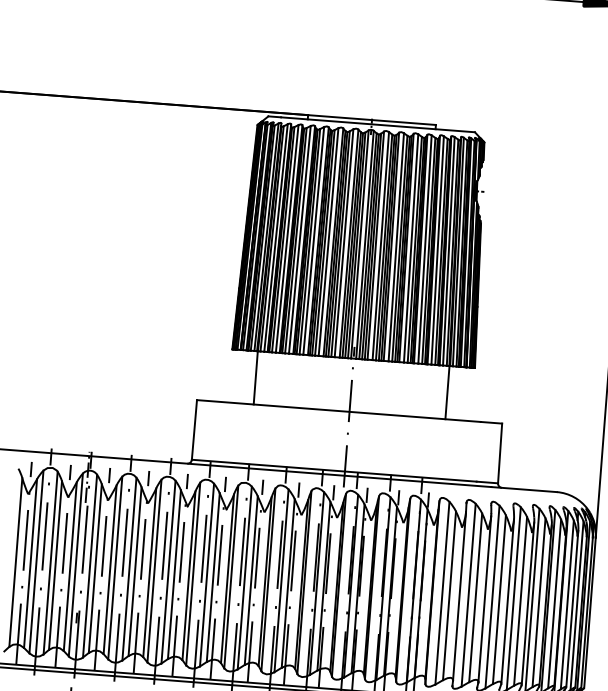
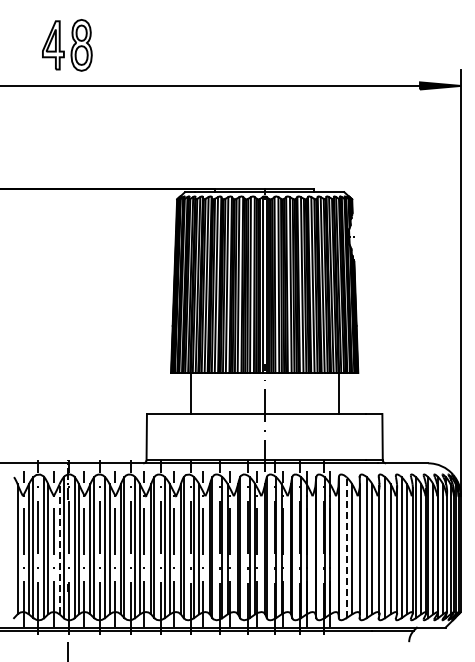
line: (70, 565) -> (59, 548), solid -> dashed
line: (442, 592) -> (346, 547), solid -> dashed

